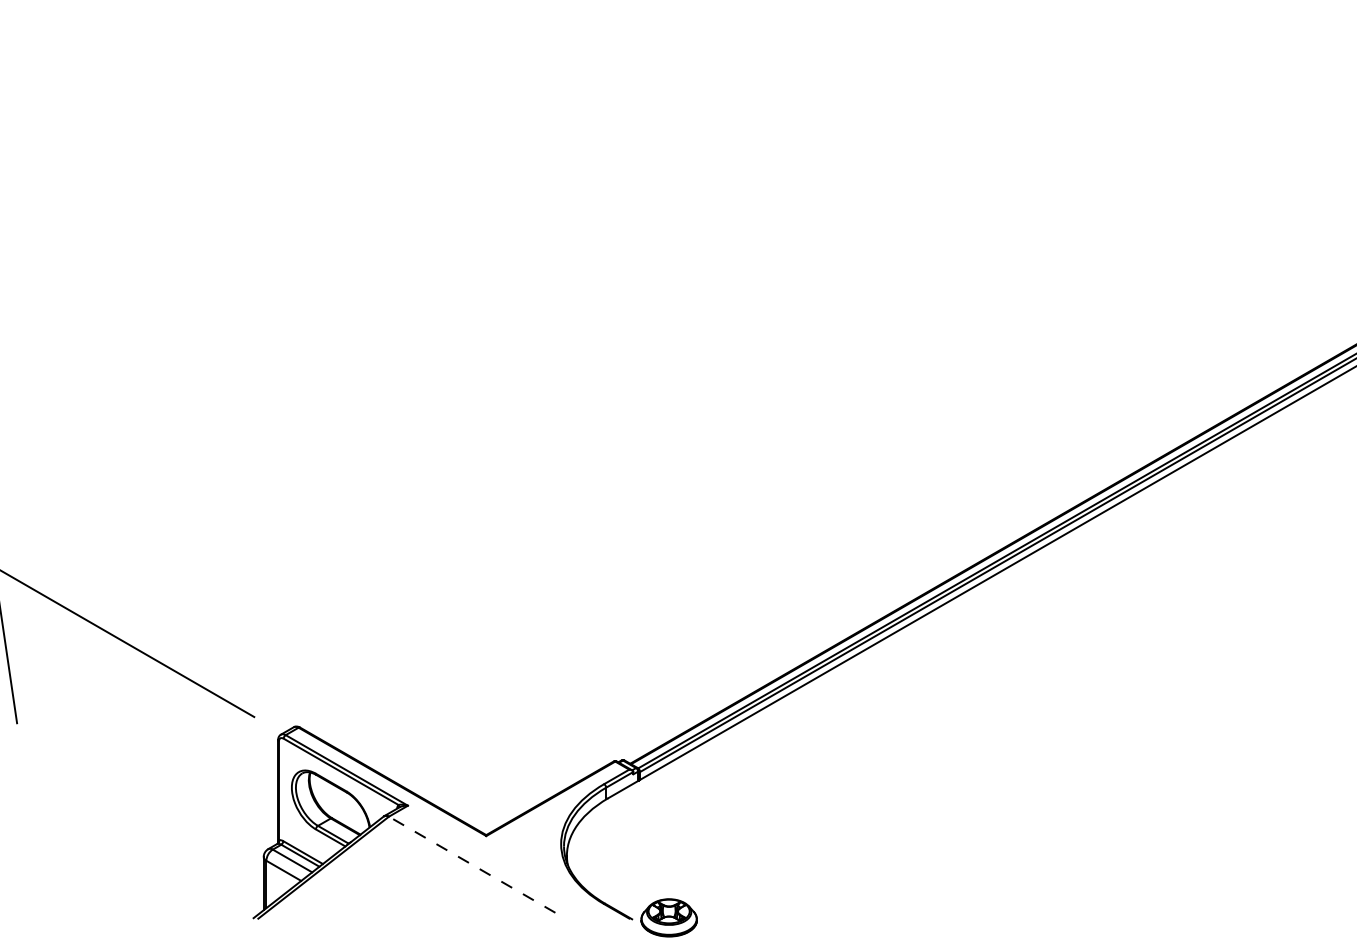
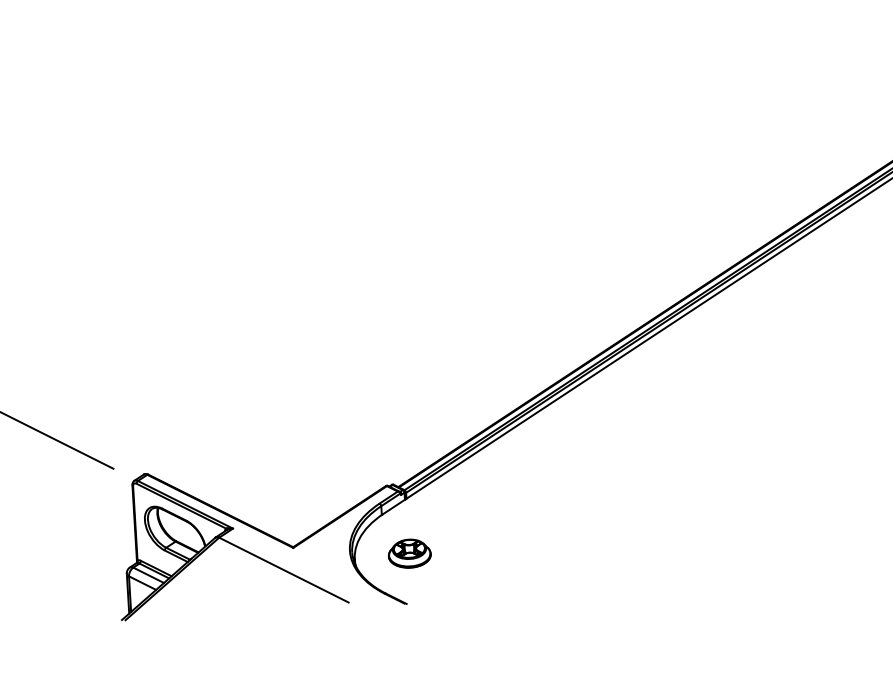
line: (471, 864) -> (283, 569), dashed -> solid
part: (668, 917) -> (409, 553), moved

